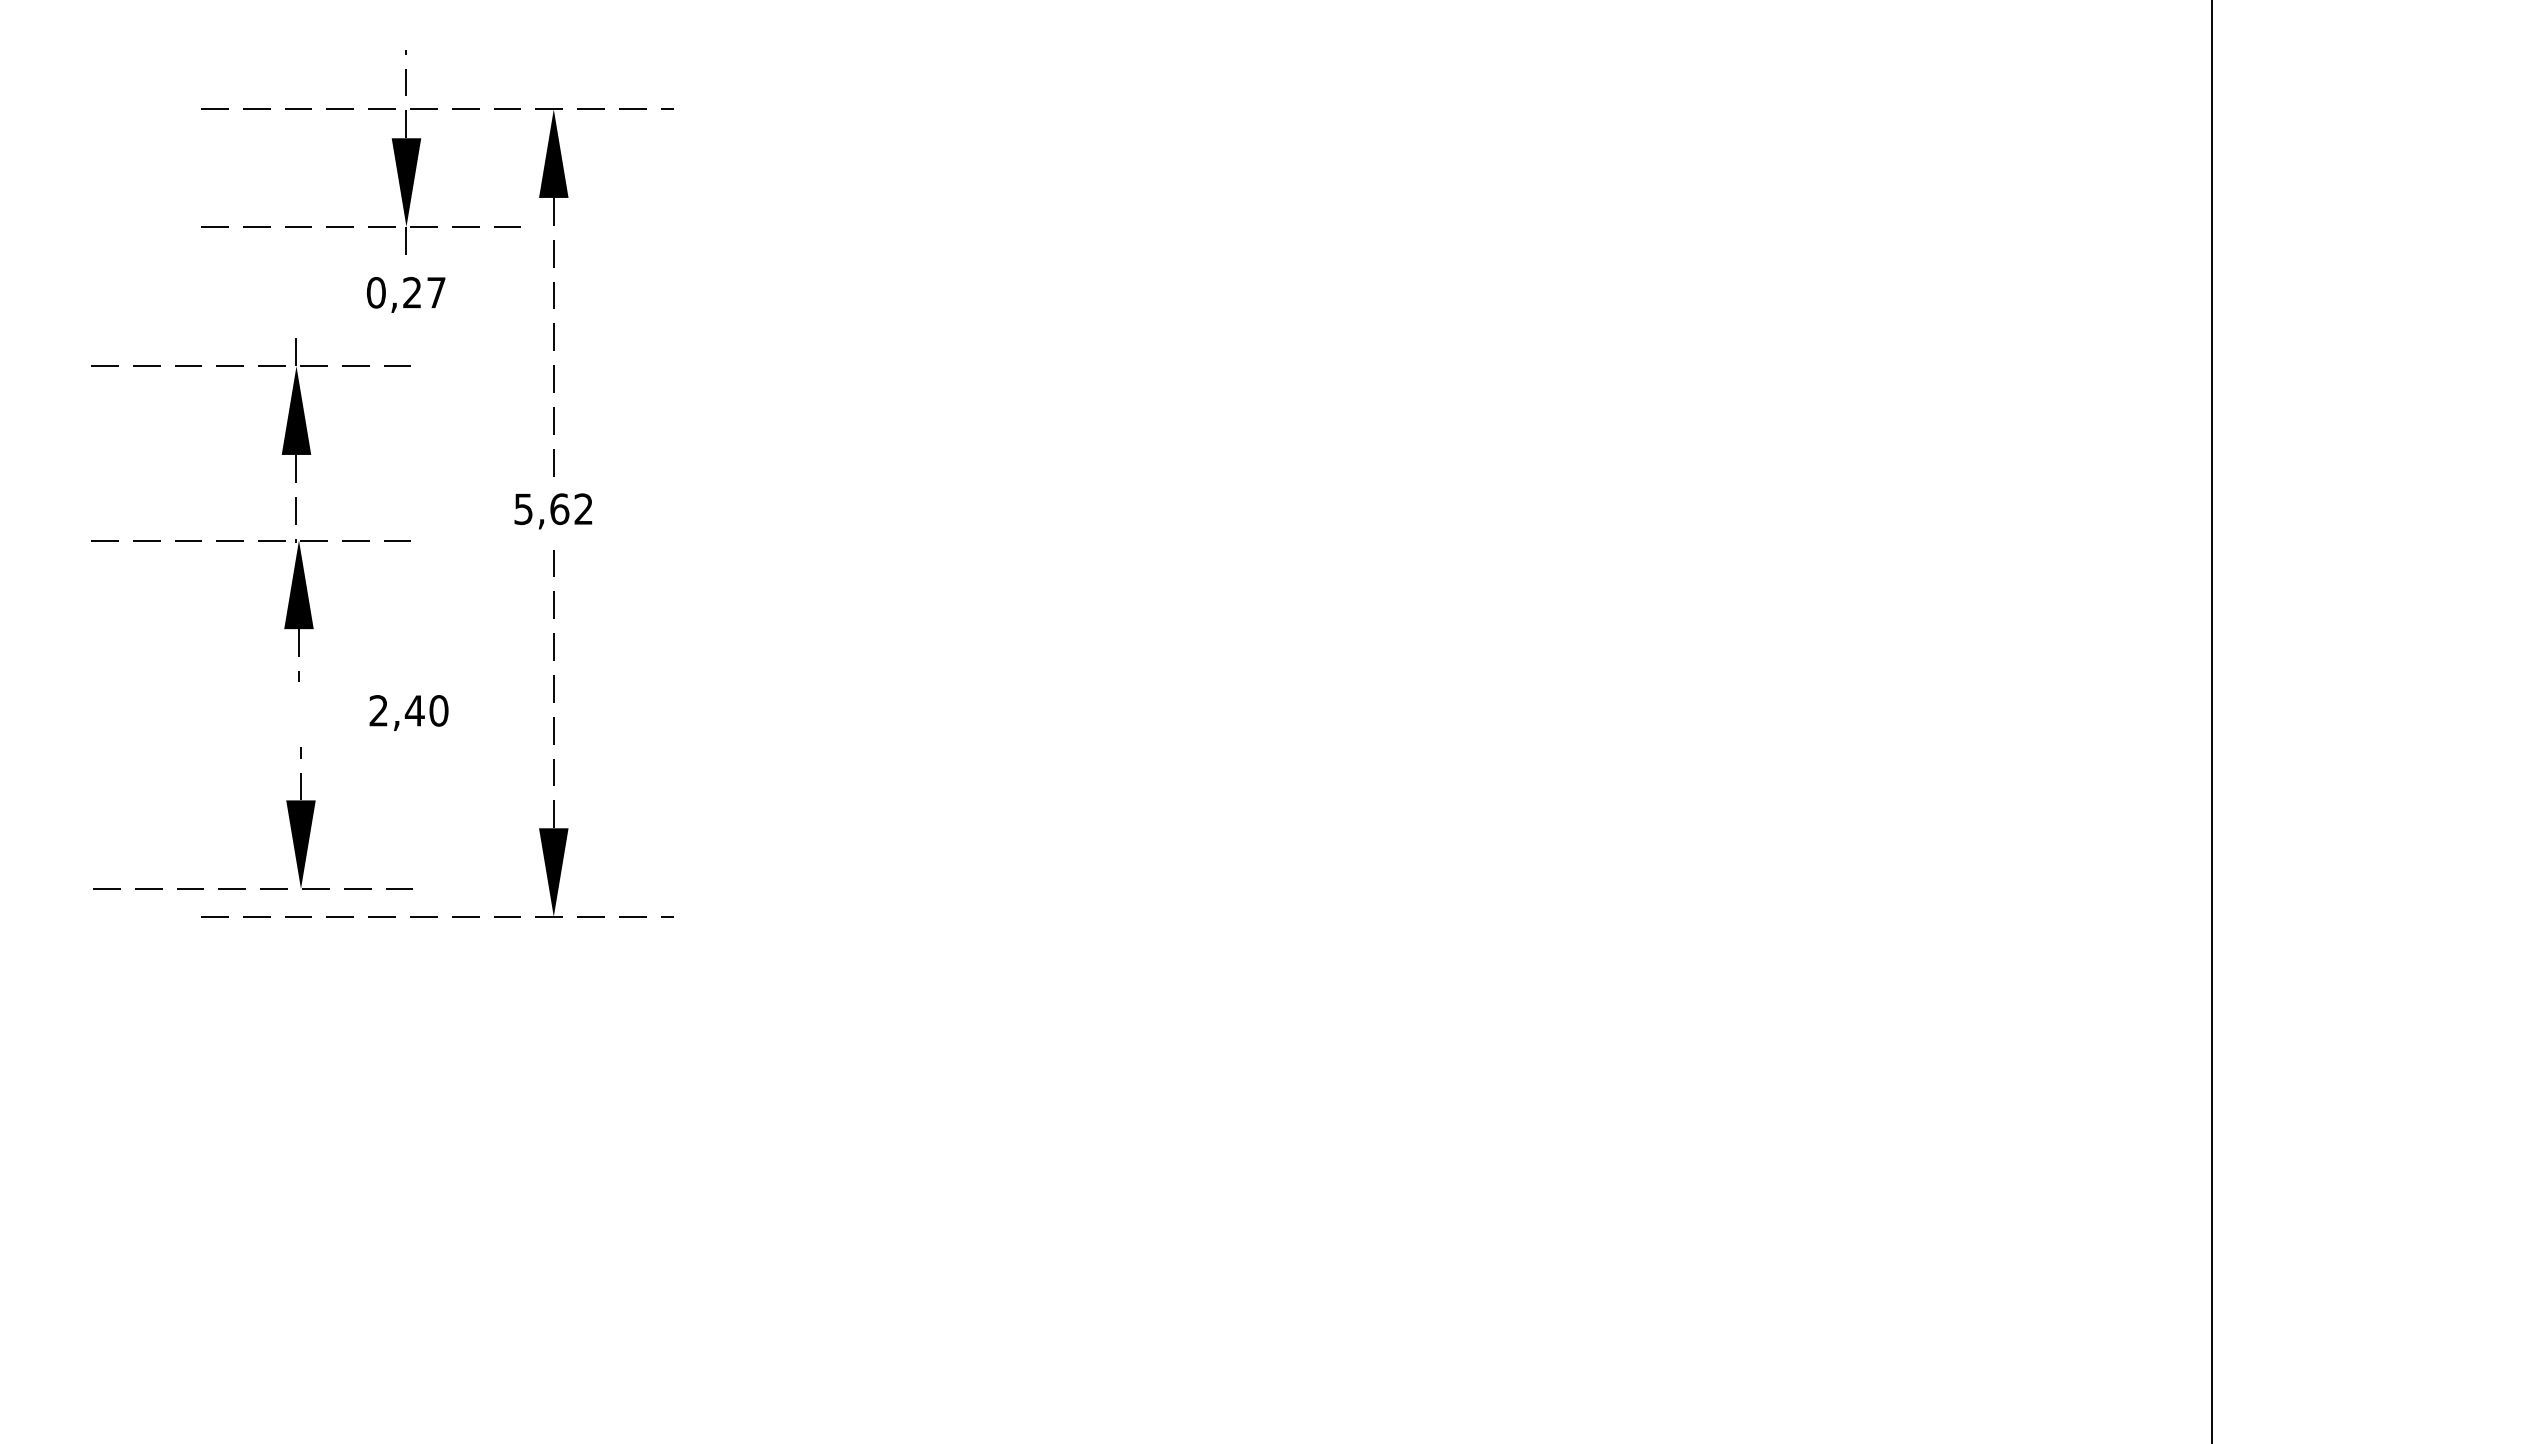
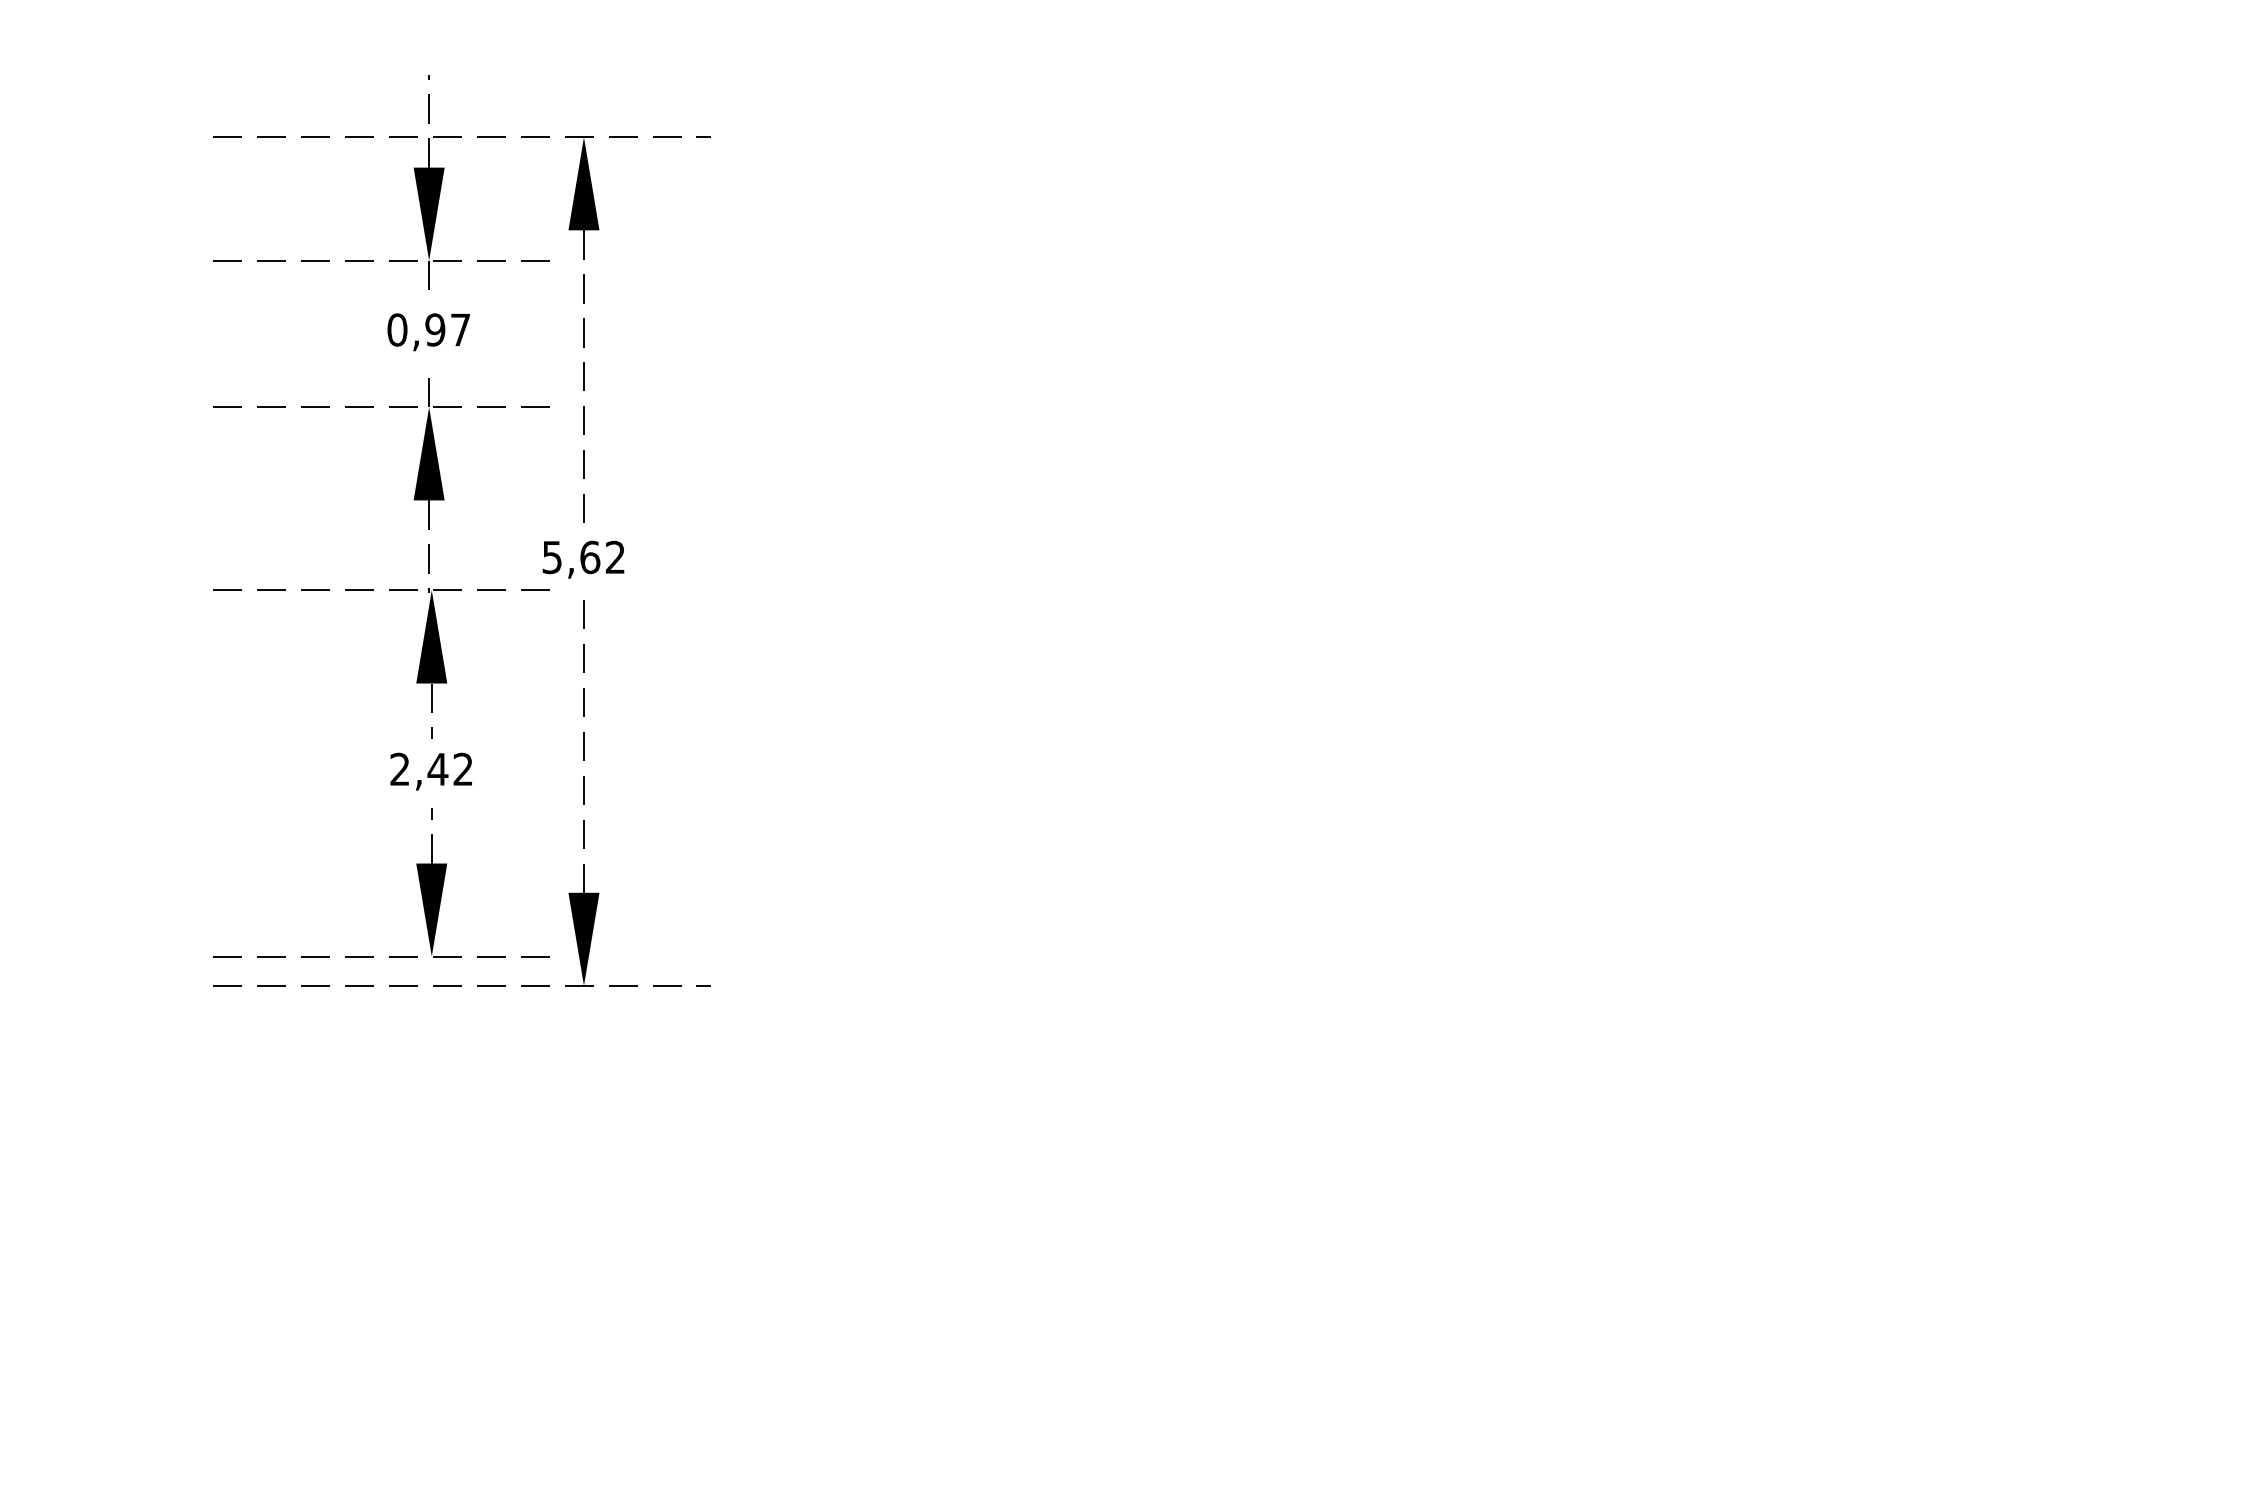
text: (411, 292) -> (434, 329), 0,27 -> 0,97
part: (243, 540) -> (373, 590), moved
text: (438, 710) -> (462, 769), 2,40 -> 2,42
part: (288, 815) -> (418, 879), moved

